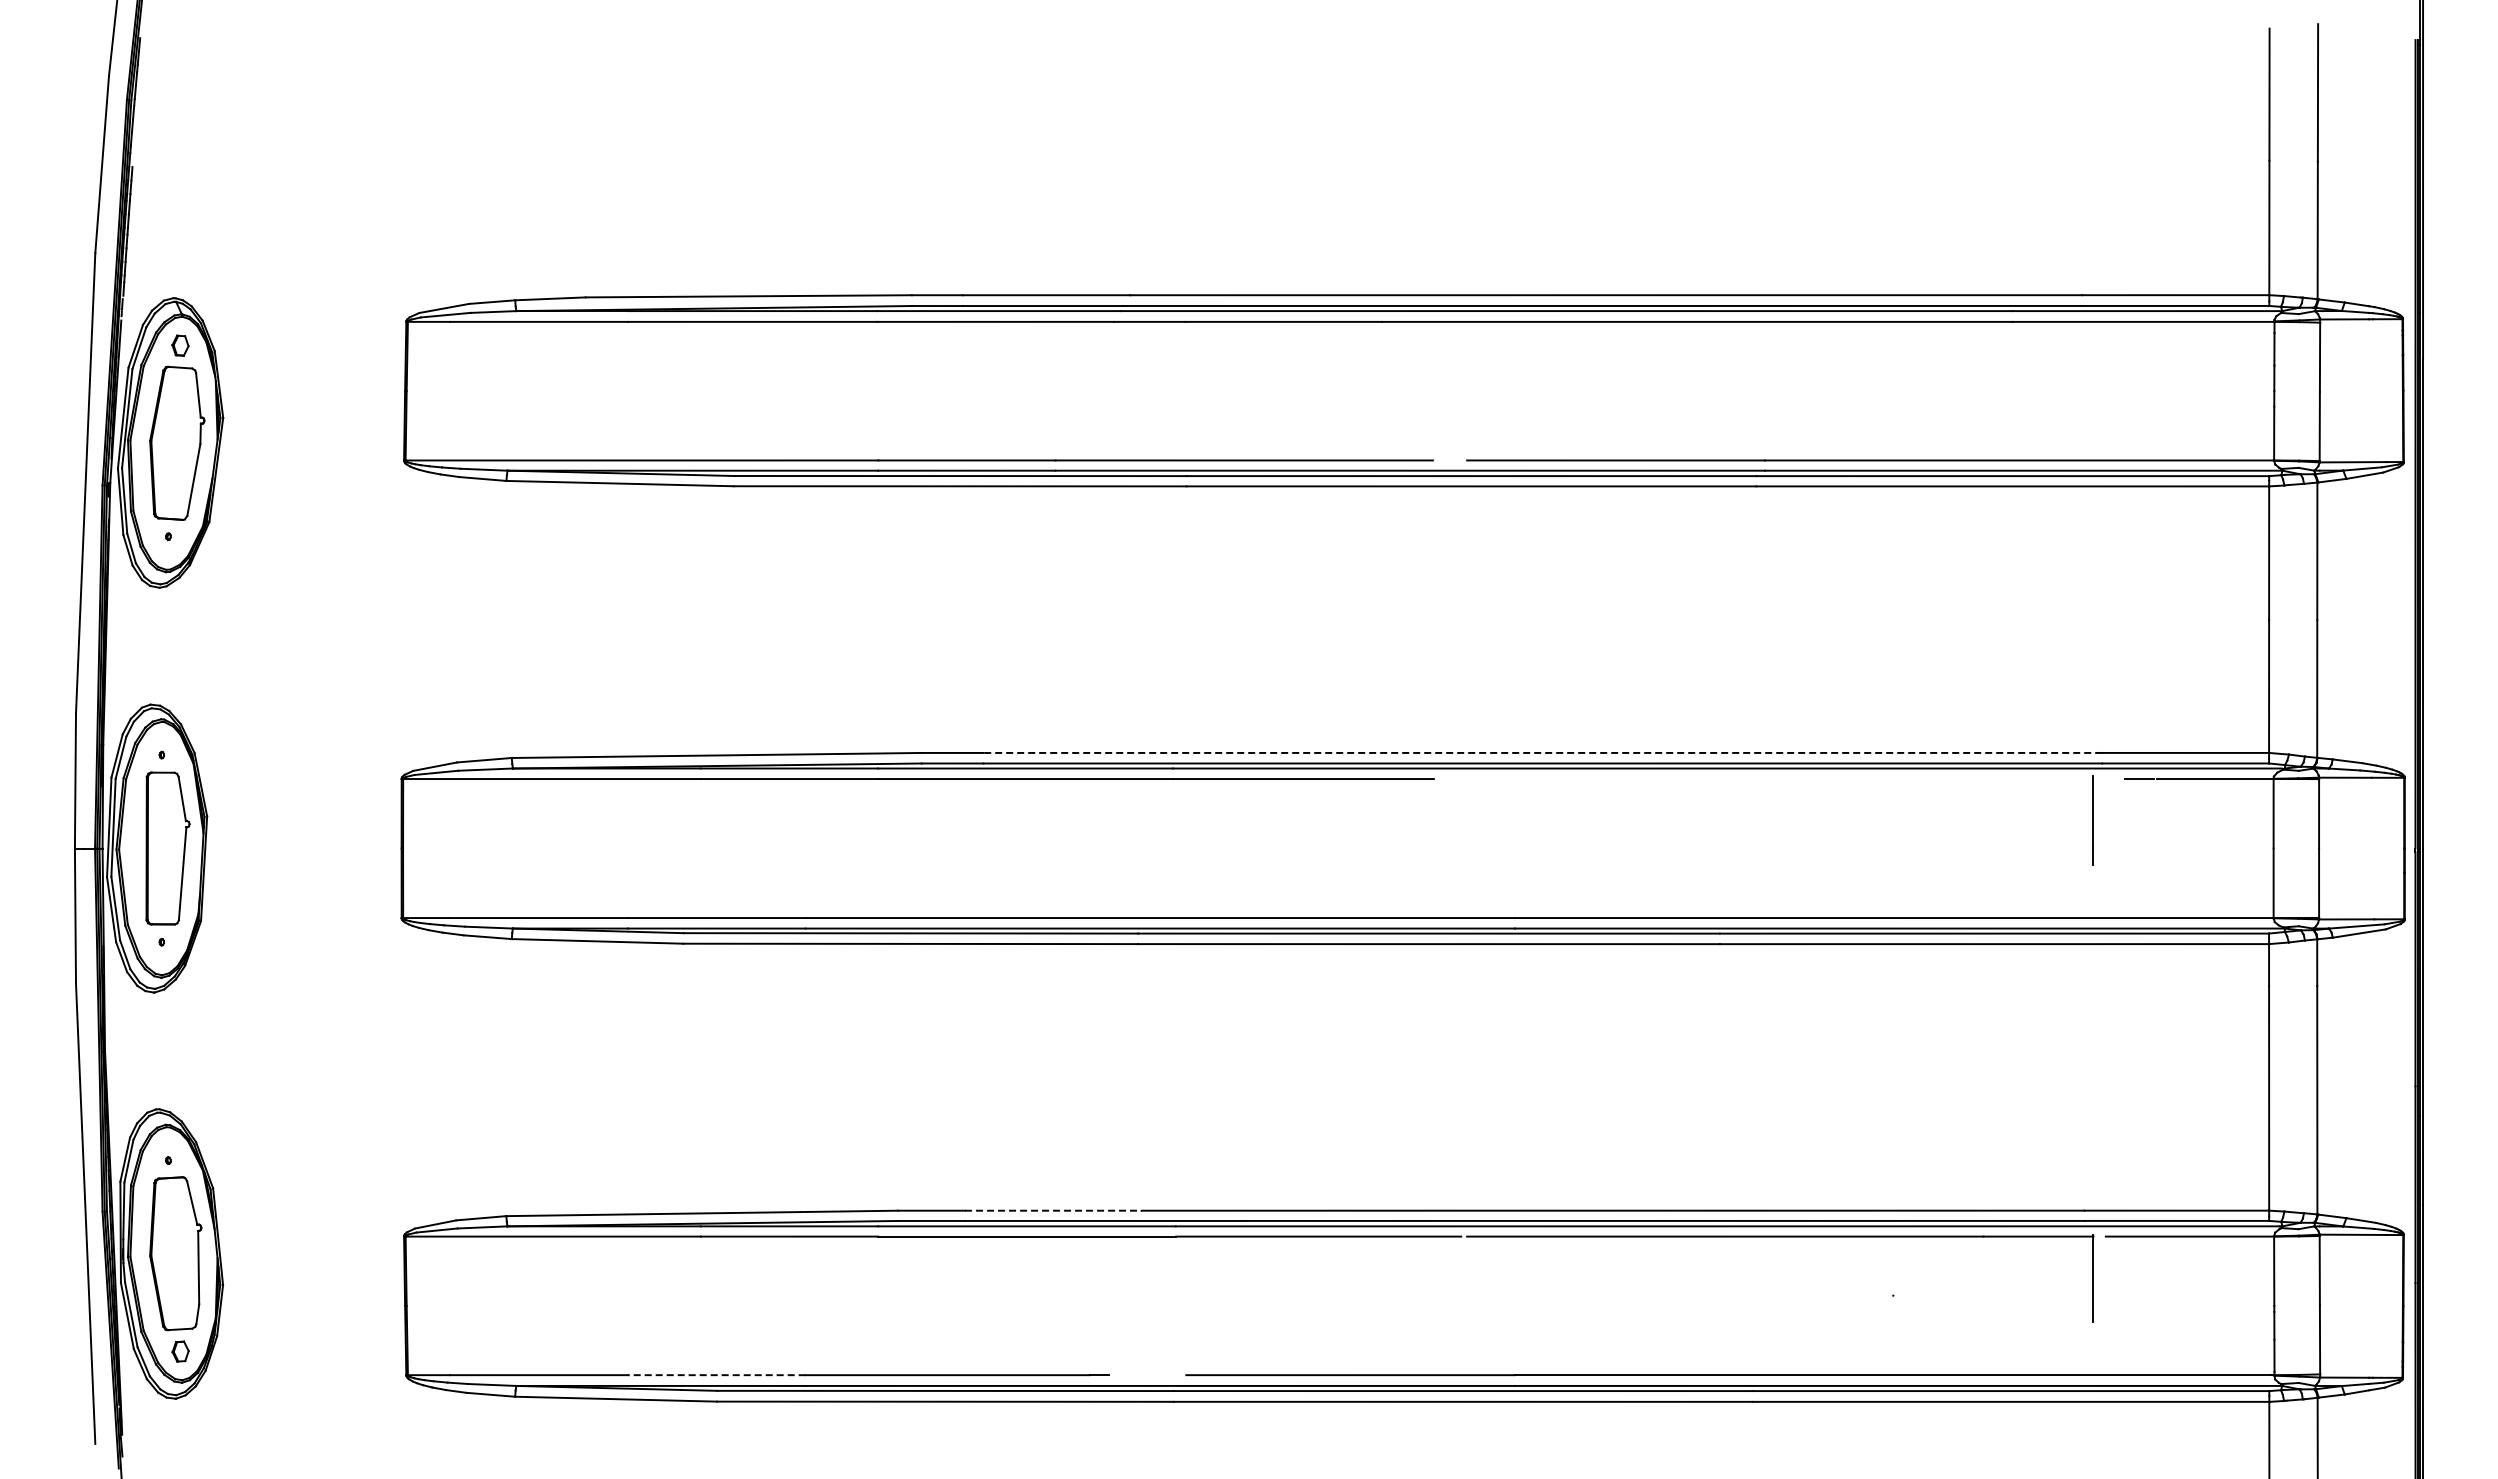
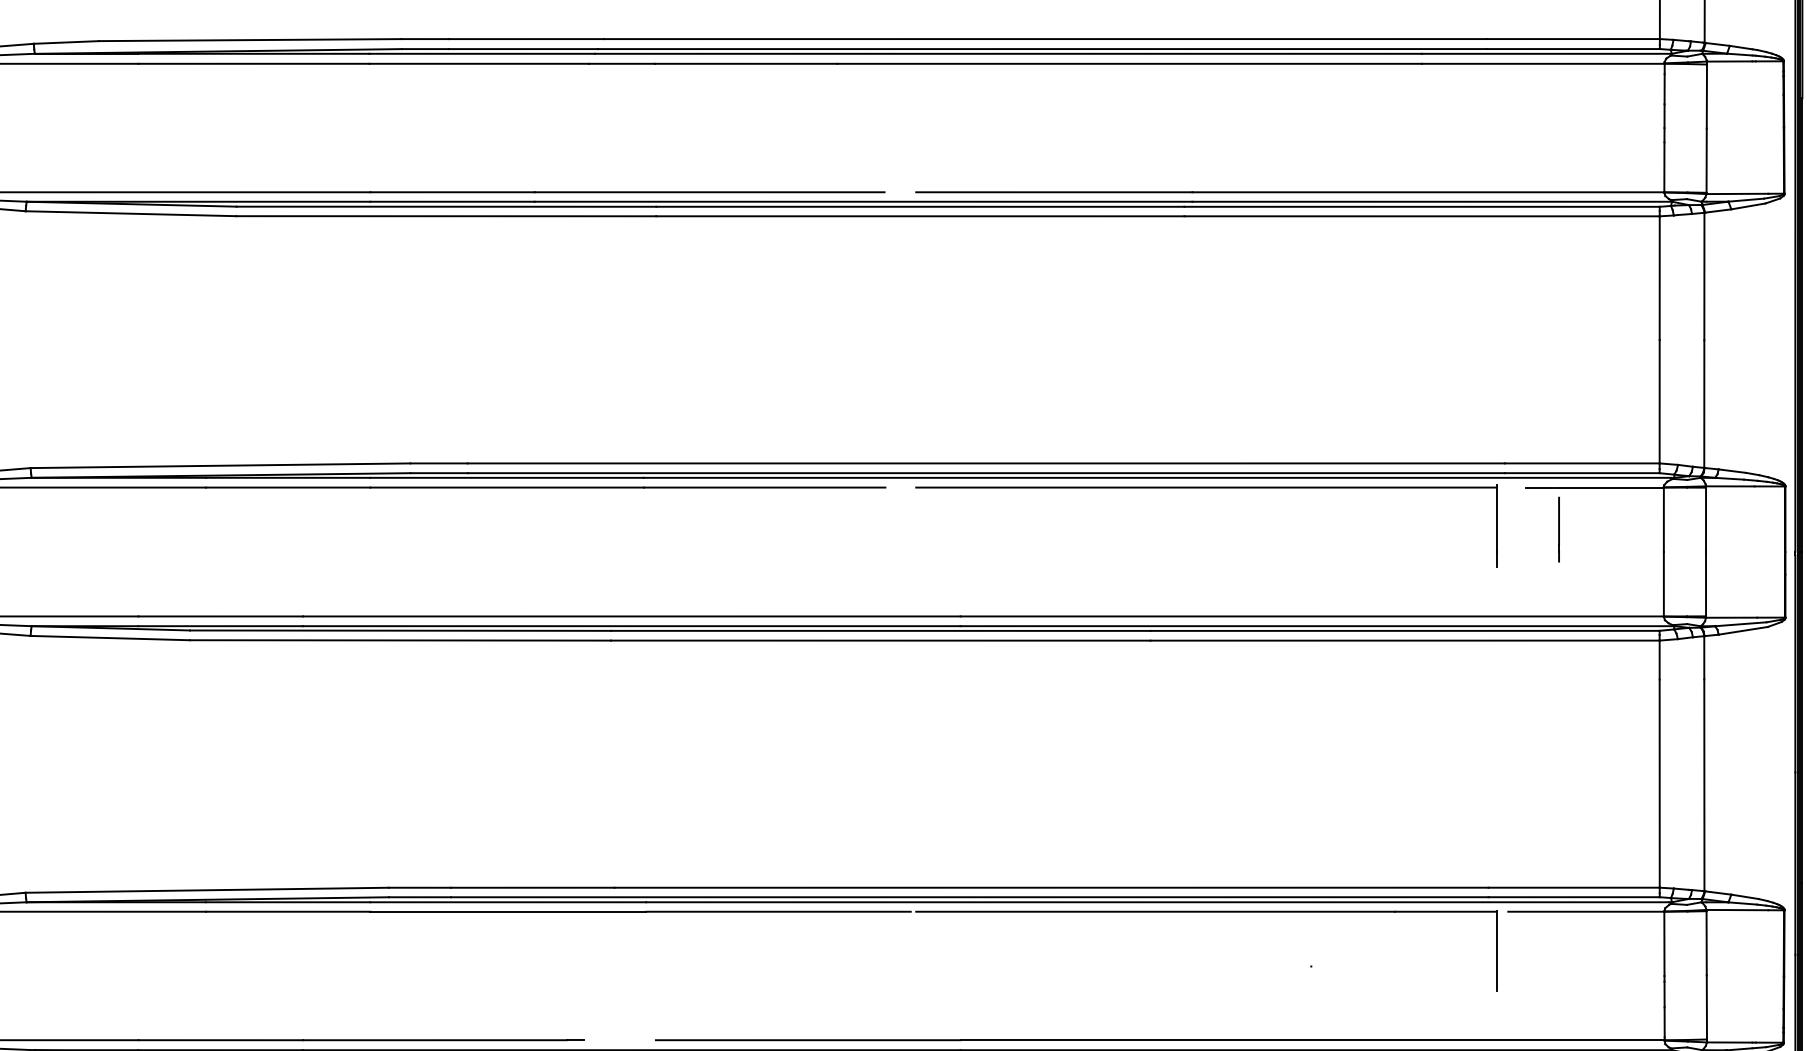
line: (1542, 752) -> (986, 462), dashed -> solid
line: (1780, 779) -> (1206, 488), added
line: (2160, 824) -> (1559, 529), added
line: (1053, 1210) -> (532, 887), dashed -> solid
line: (716, 1375) -> (220, 1040), dashed -> solid

